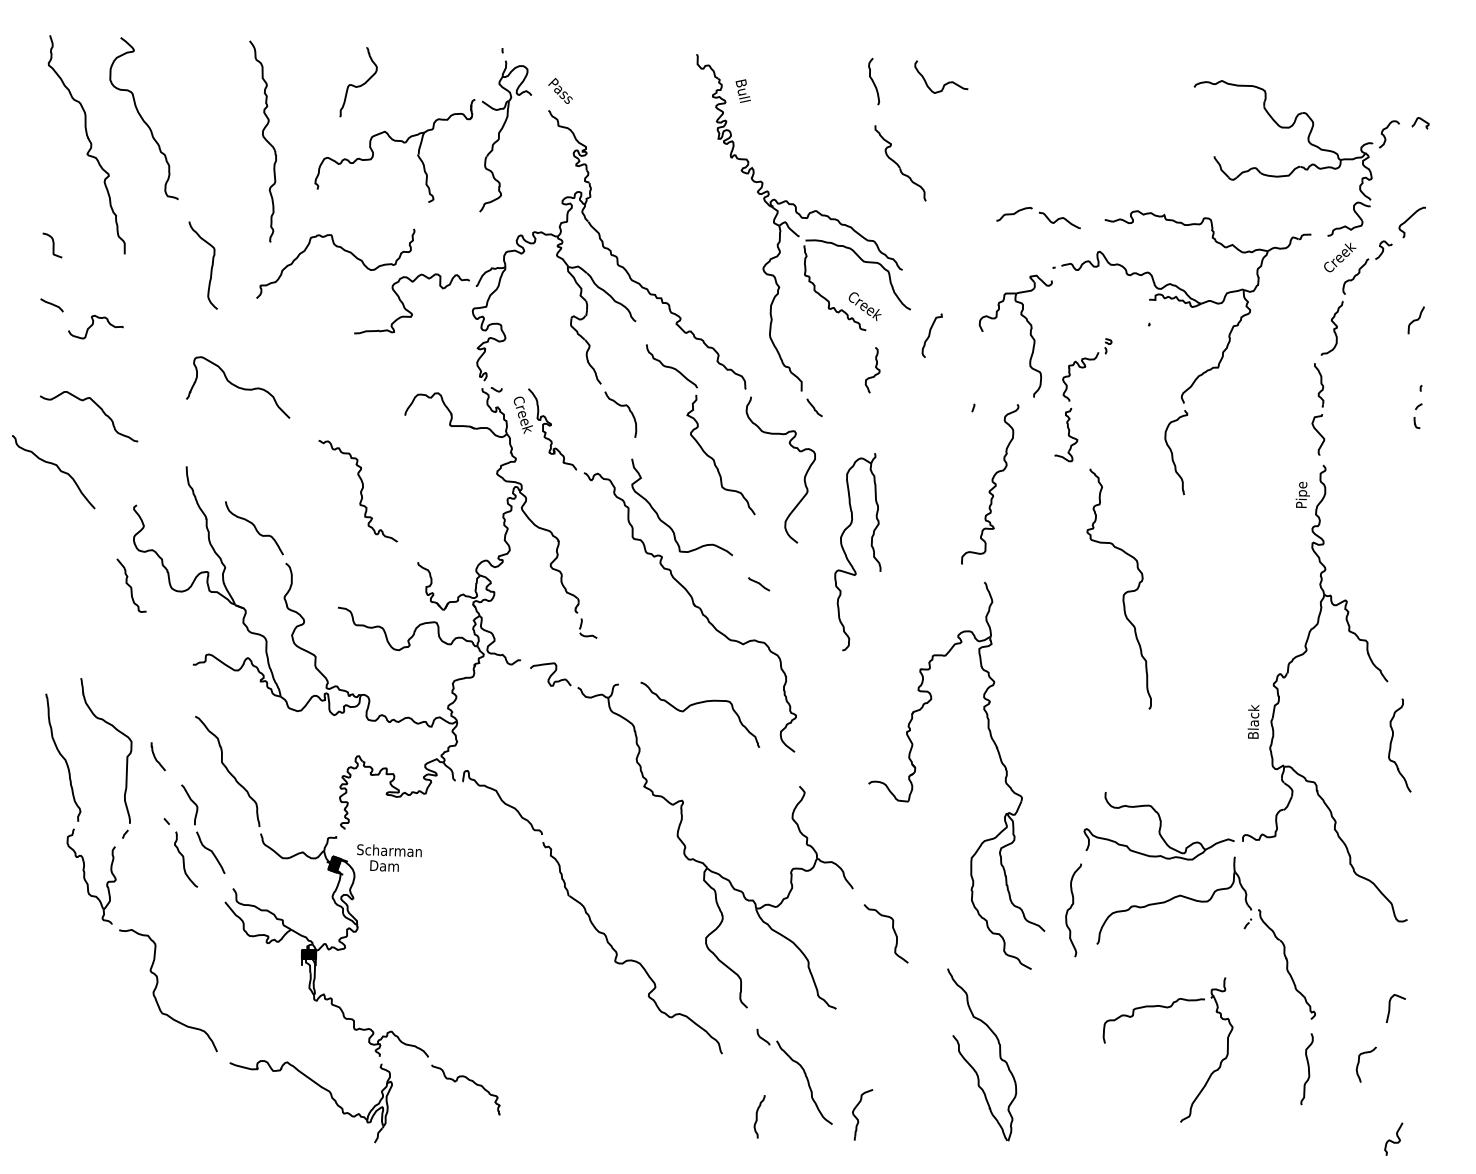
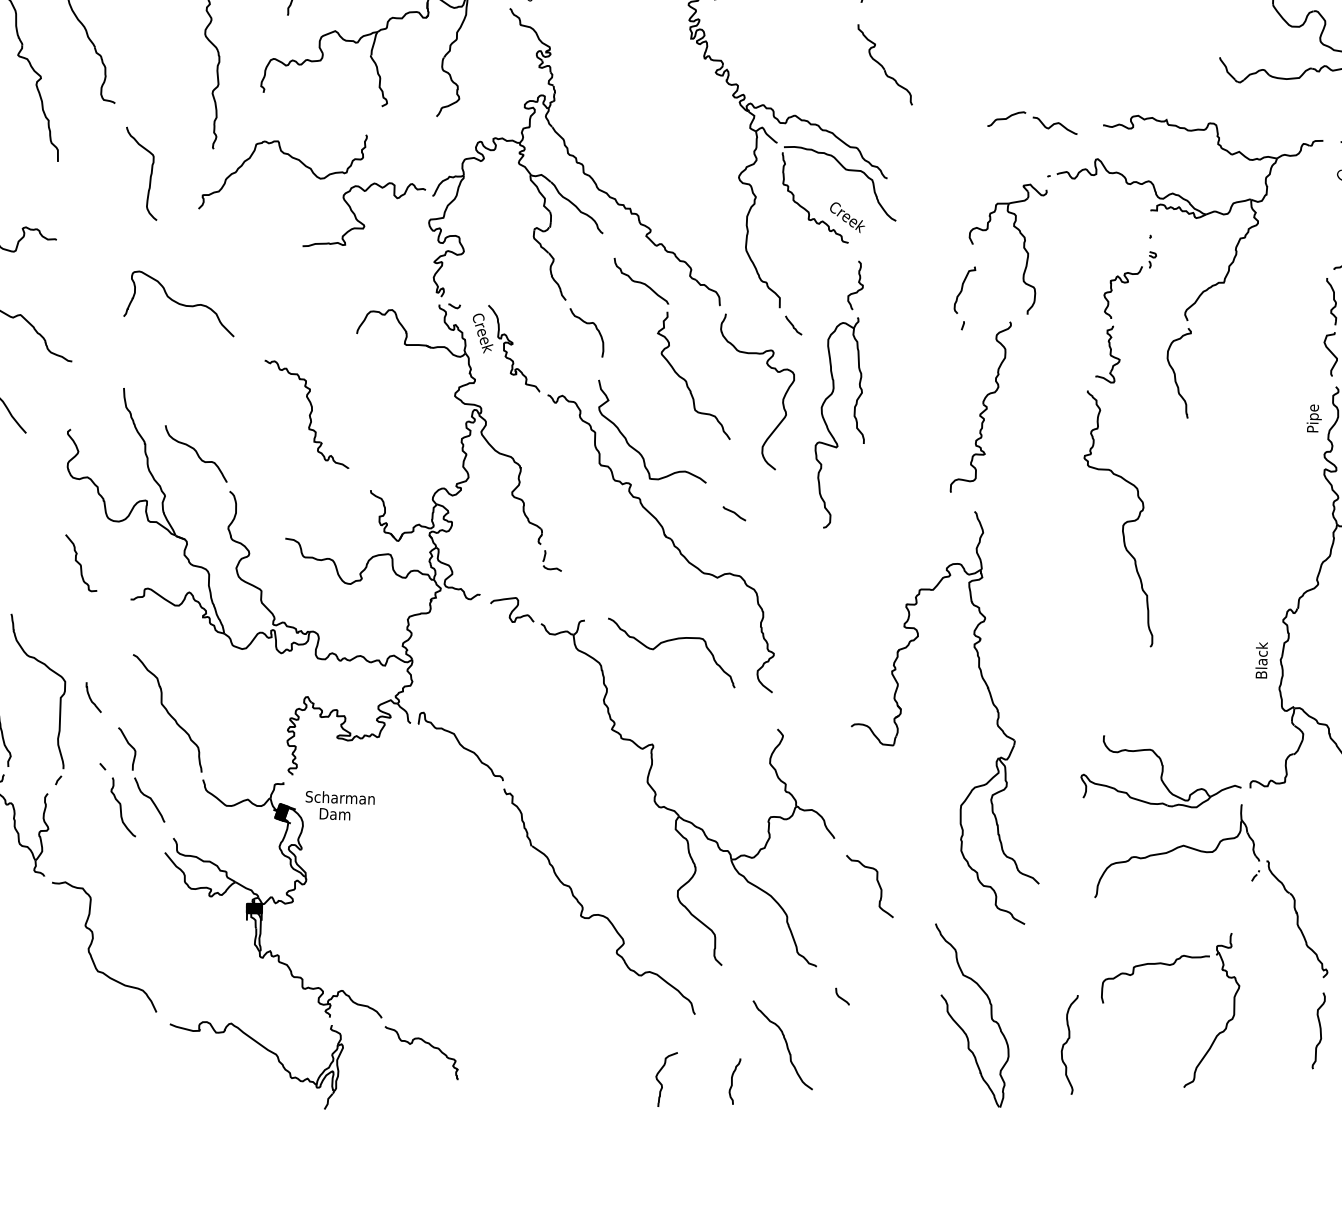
curve: (930, 335) -> (963, 290), moved
part: (1070, 400) -> (1112, 317), moved
part: (847, 556) -> (828, 427), moved
curve: (130, 585) -> (80, 563), moved
curve: (1071, 908) -> (1067, 1042), moved
curve: (762, 1037) -> (841, 997), moved
part: (862, 1114) -> (666, 1079), moved

